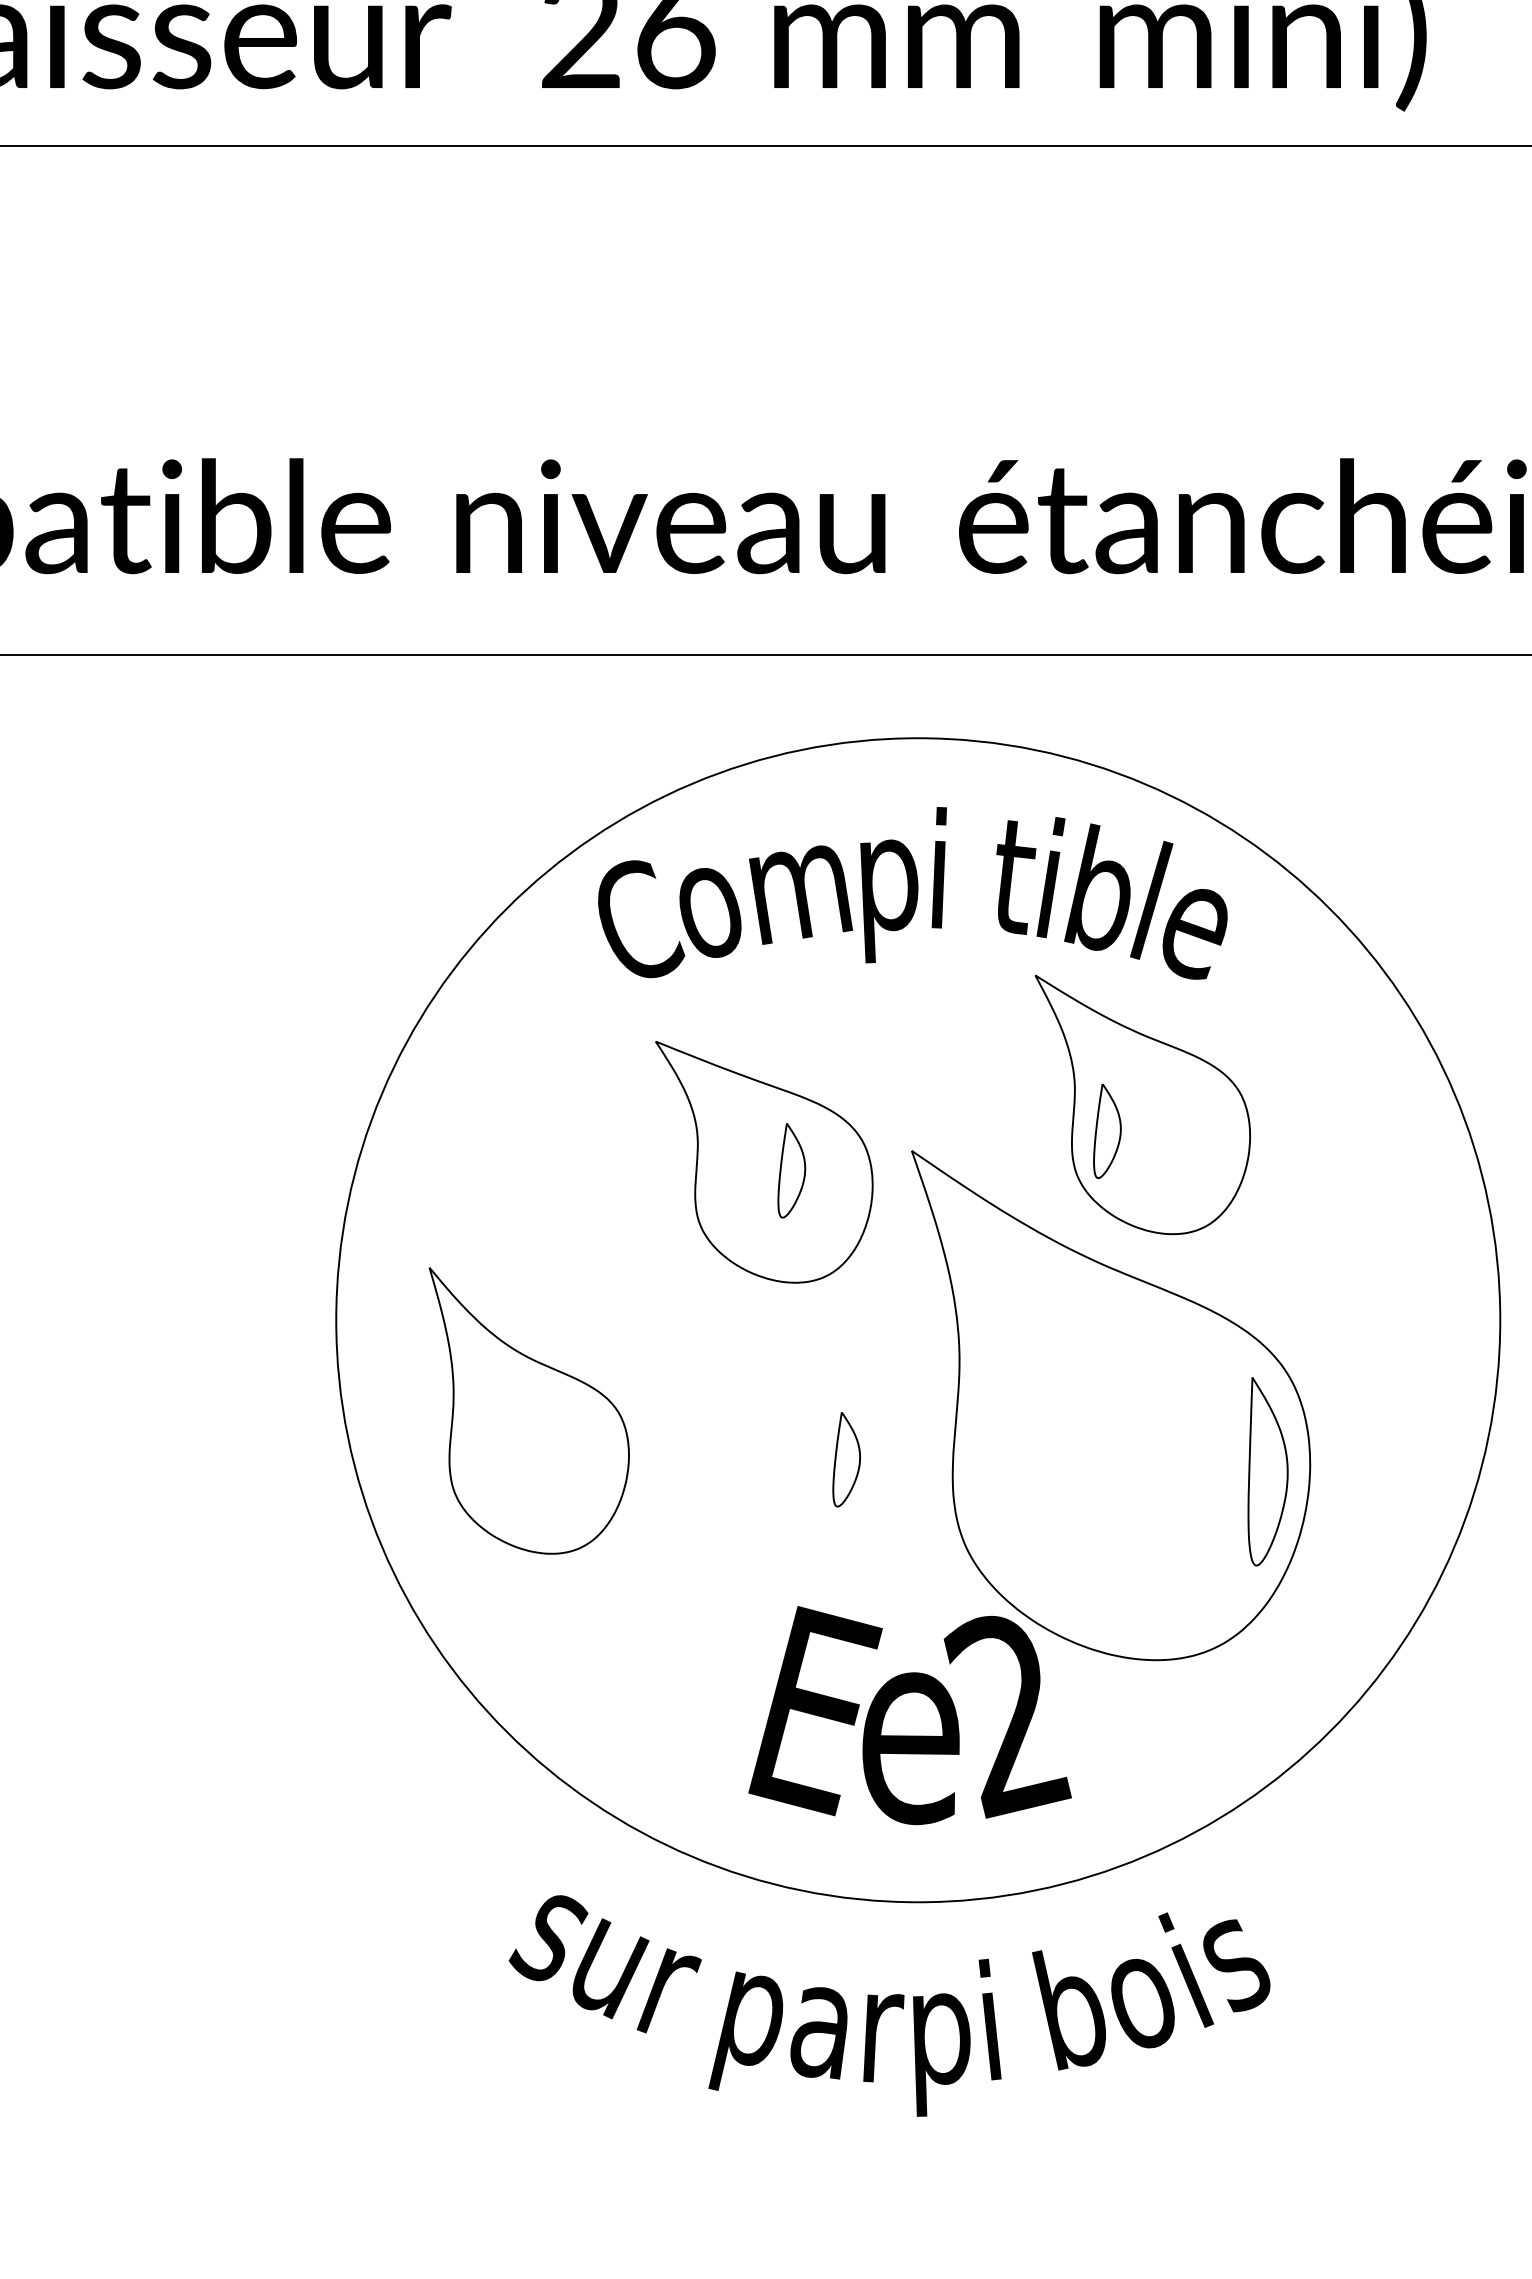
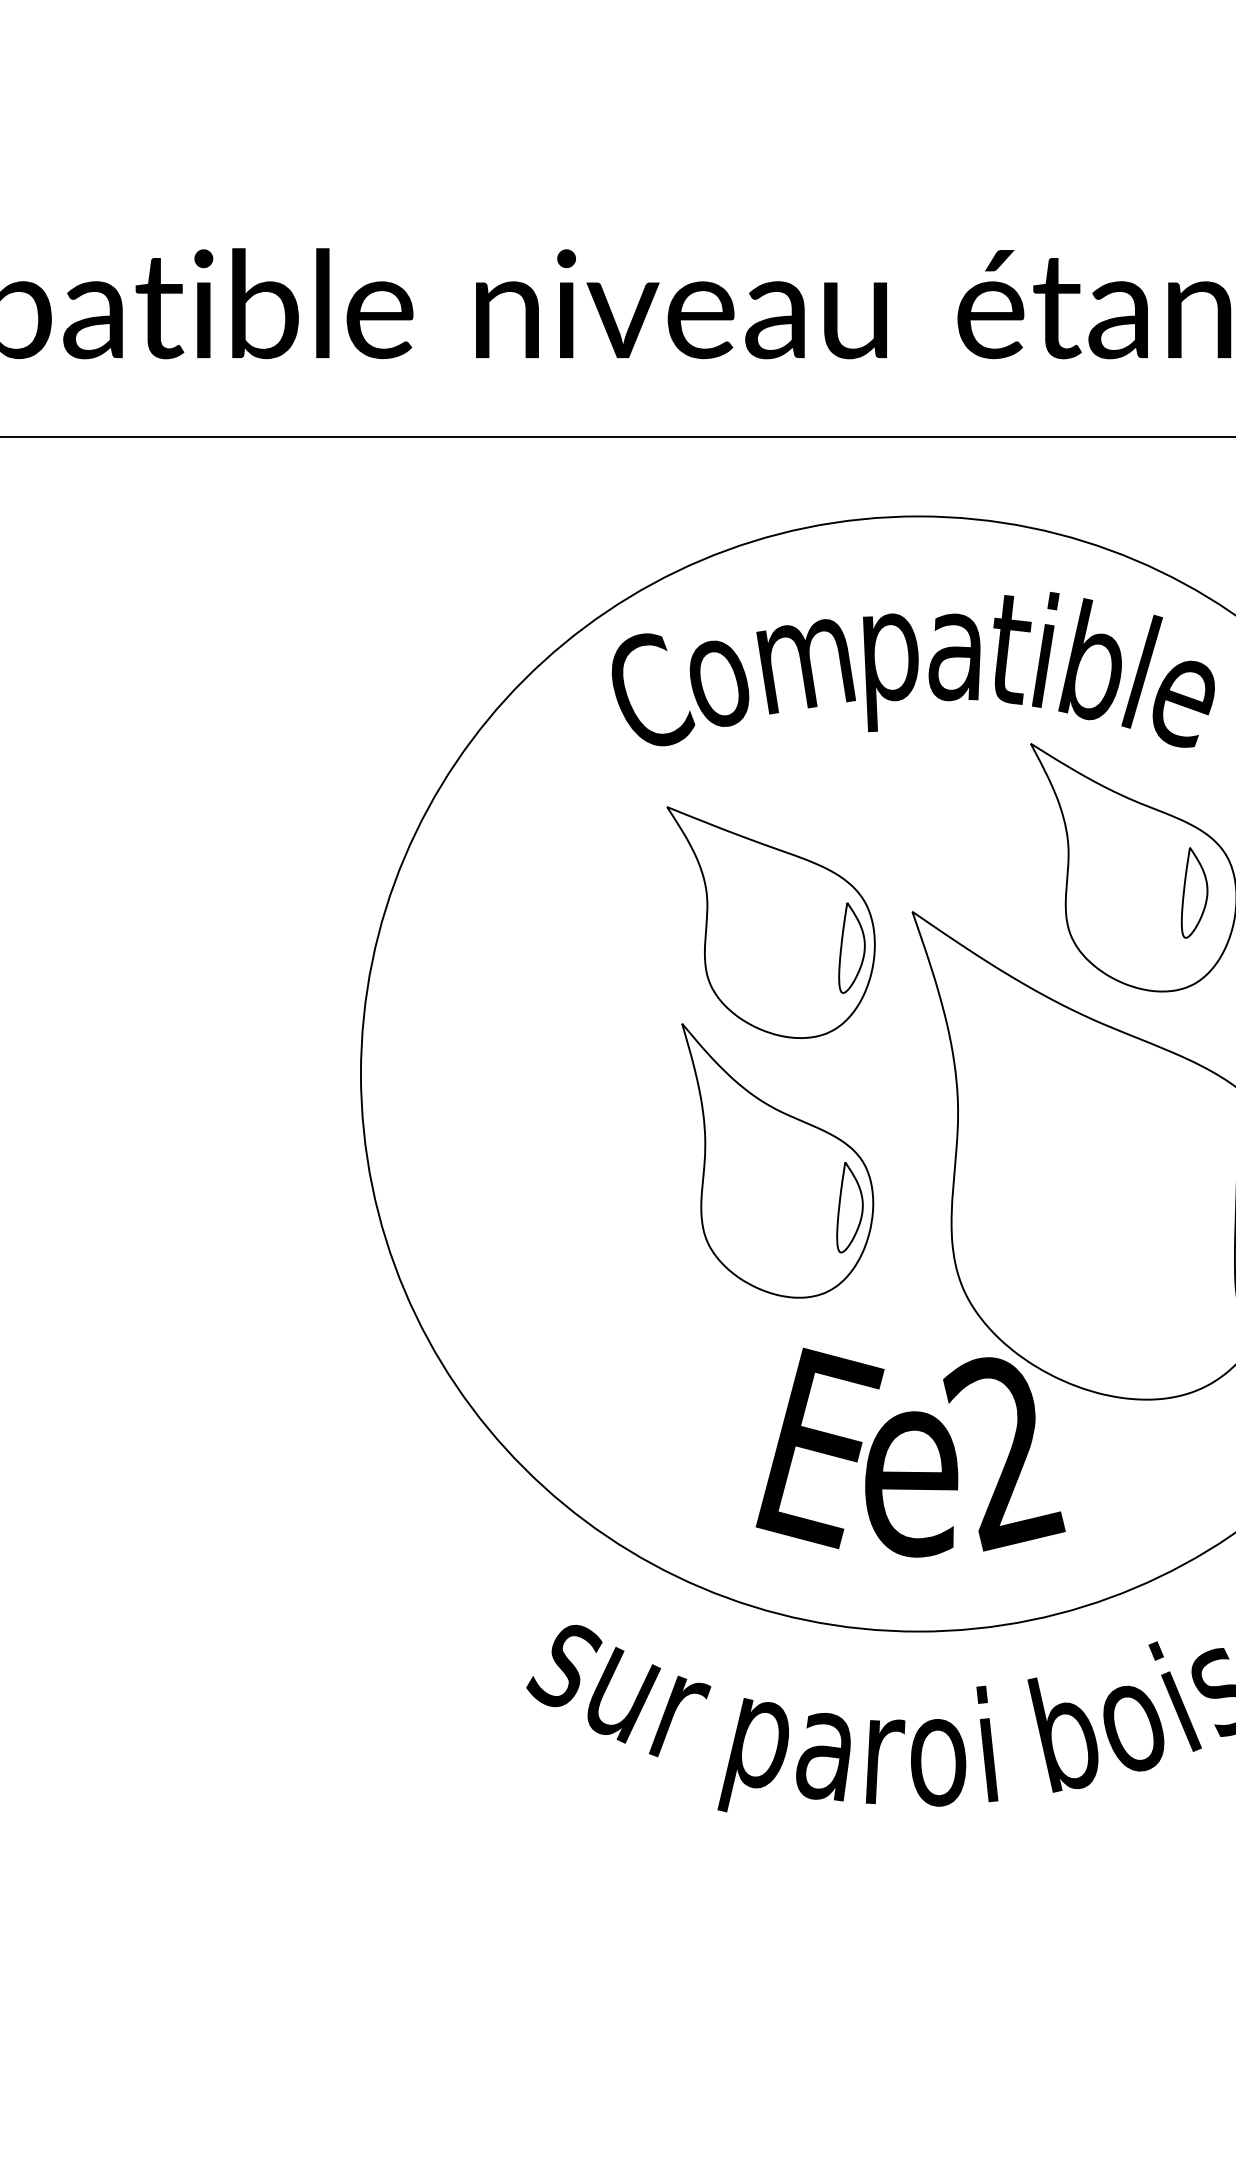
text: (955, 869) -> (954, 642), i -> a
part: (1107, 1130) -> (1194, 892), moved
part: (791, 1170) -> (851, 947), moved
part: (528, 1410) -> (776, 1160), moved
text: (940, 2054) -> (939, 1777), p -> o

